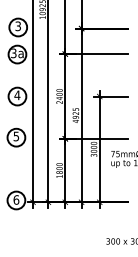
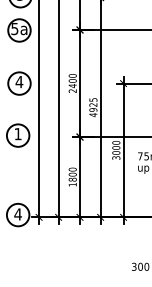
text: (13, 52) -> (14, 27), 3a -> 5a
text: (16, 136) -> (18, 134), 5 -> 1
text: (16, 199) -> (18, 213), 6 -> 4

